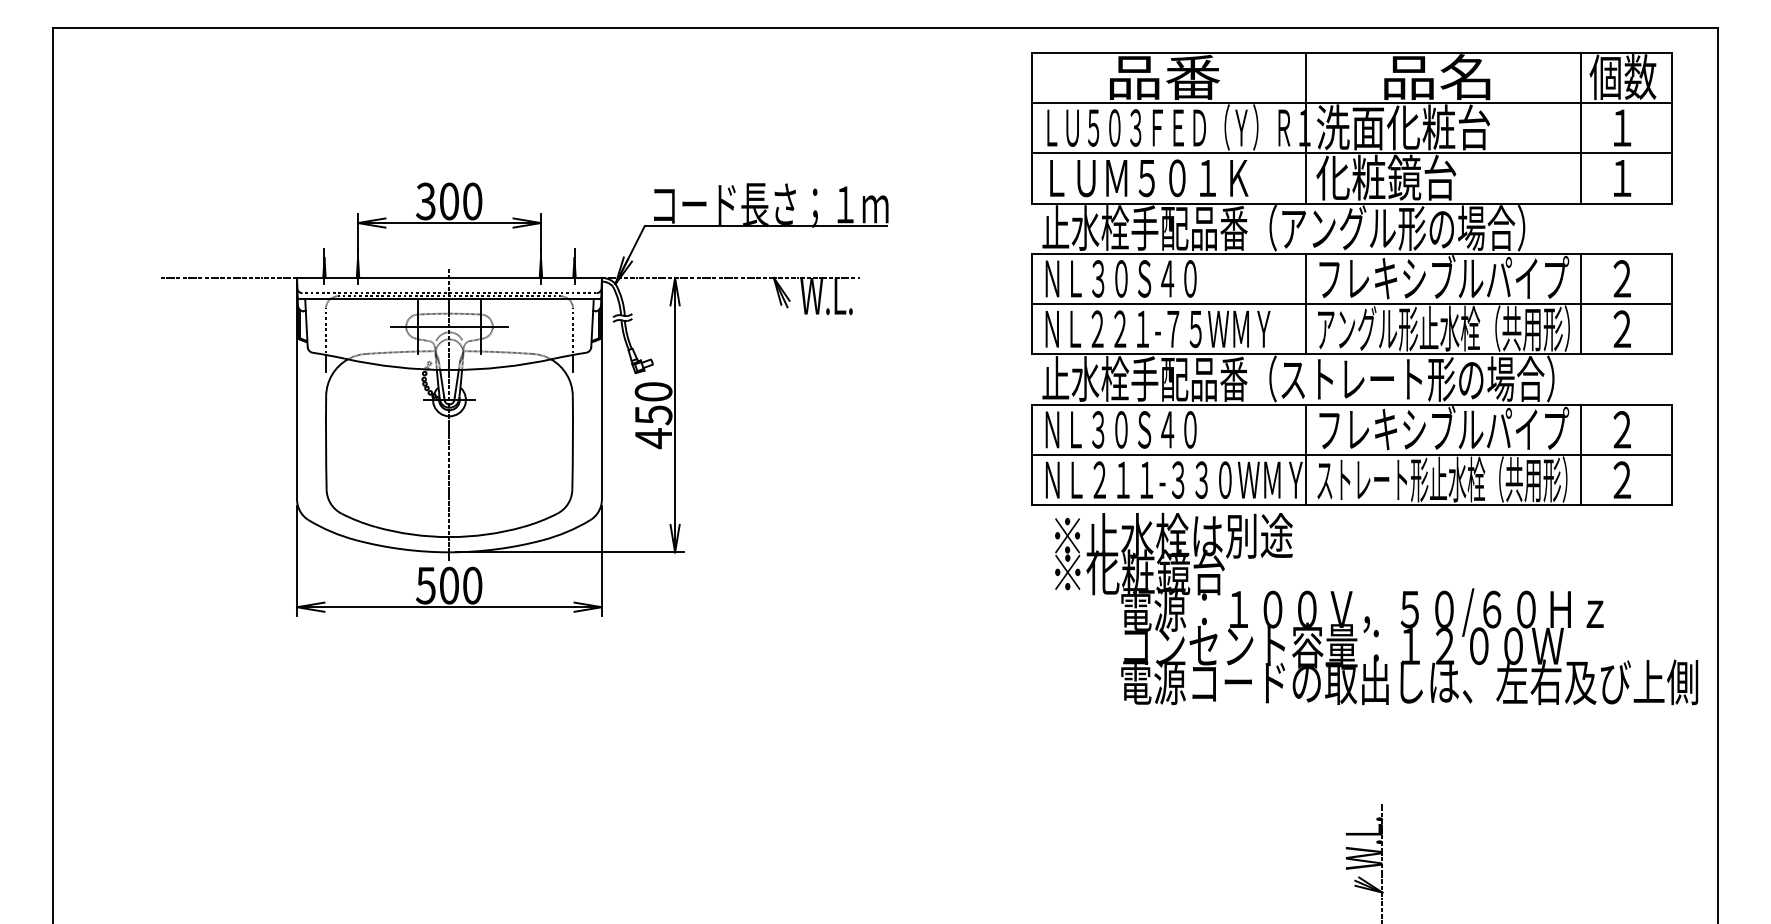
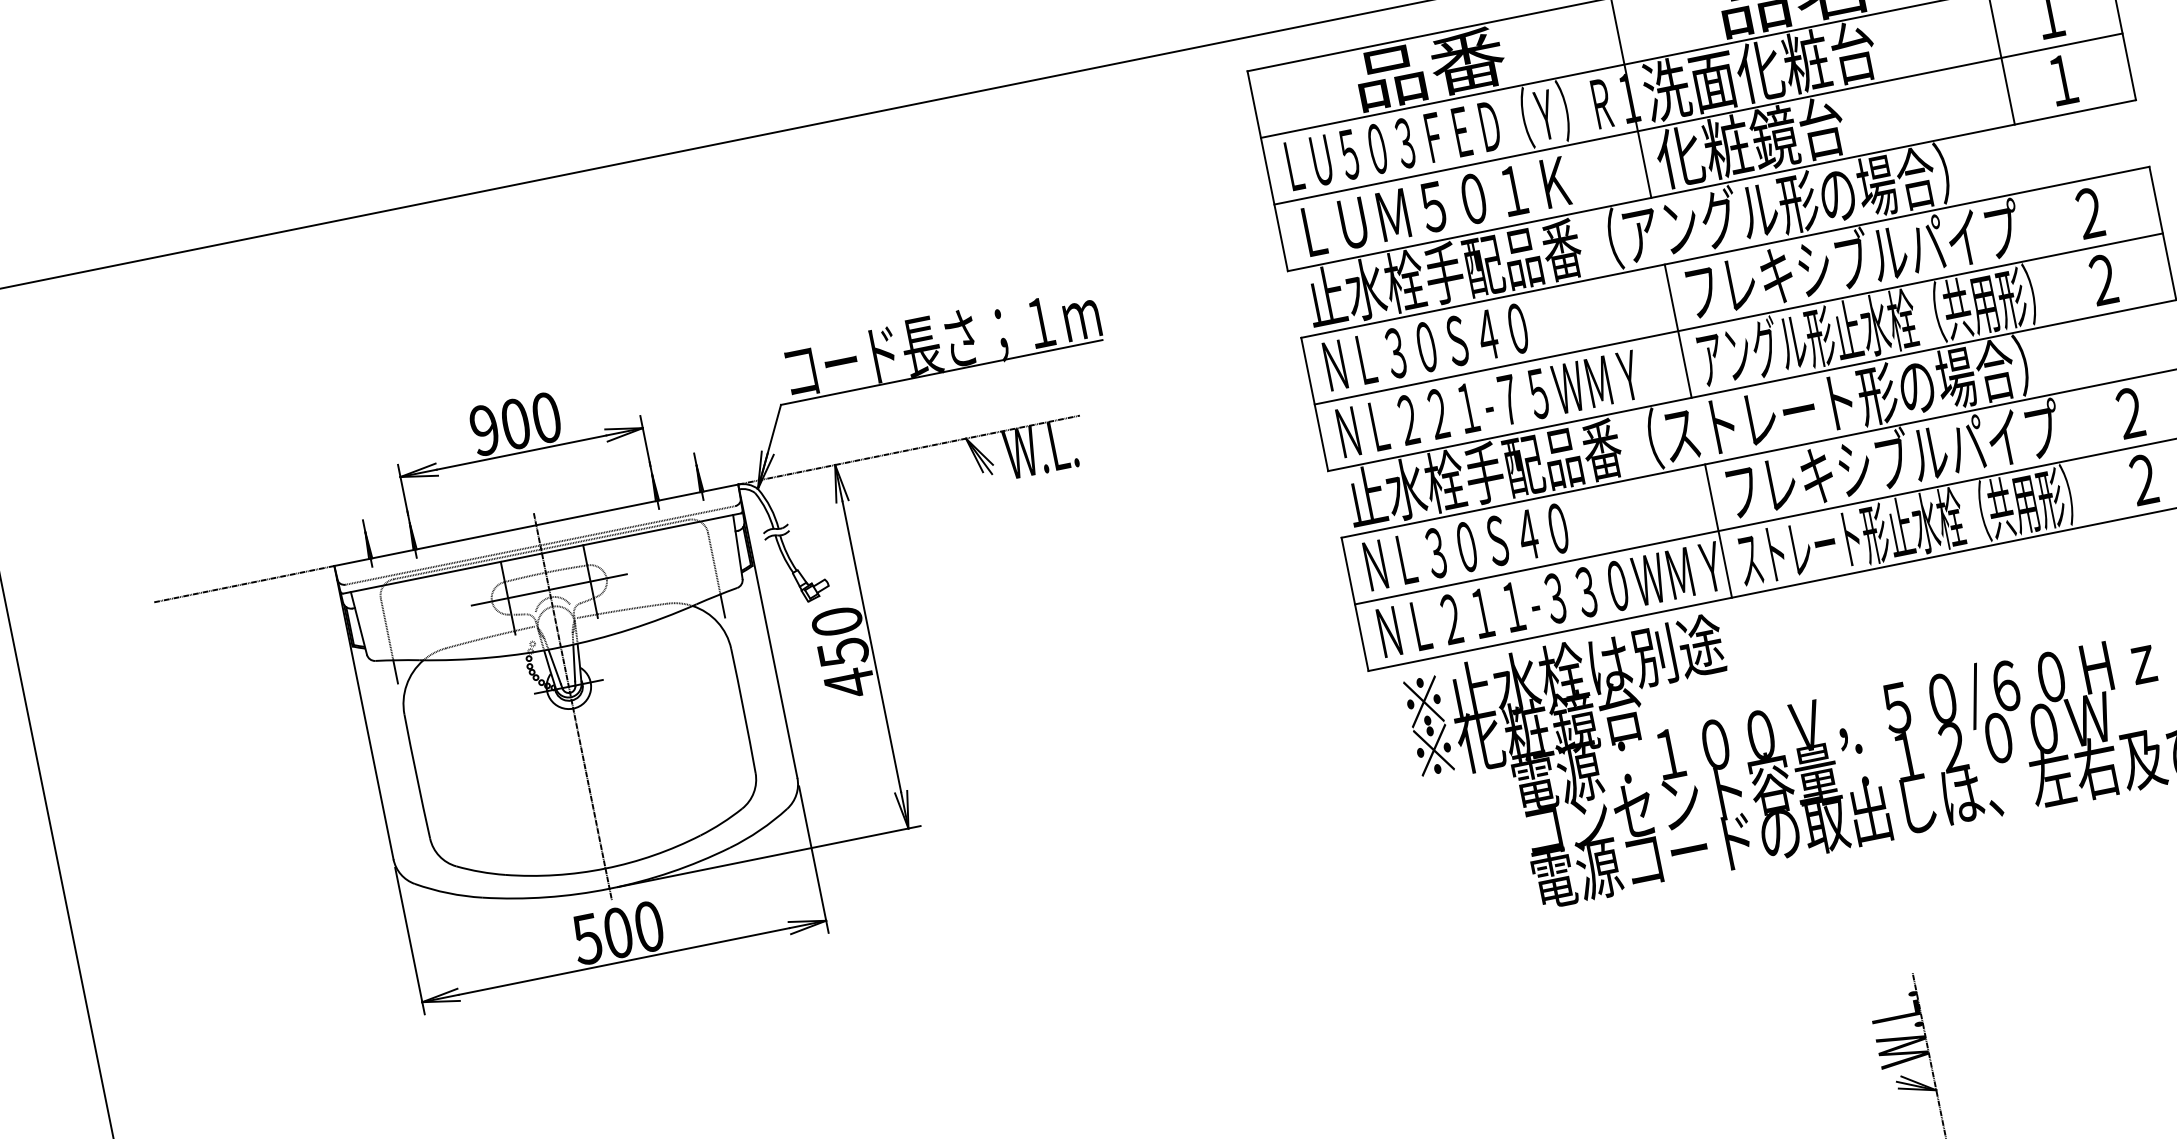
text: (425, 201) -> (484, 430), 300 -> 900
line: (1580, 303) -> (2041, 257), removed
line: (1580, 454) -> (2081, 457), removed

